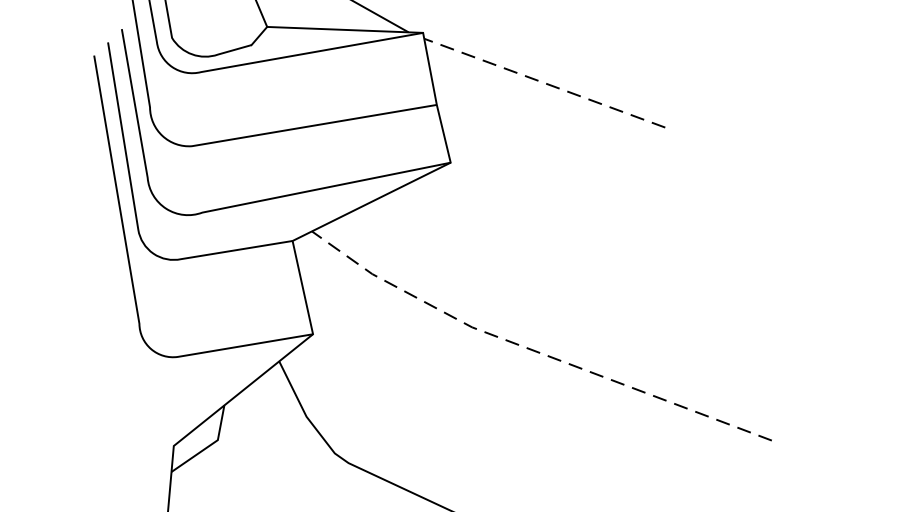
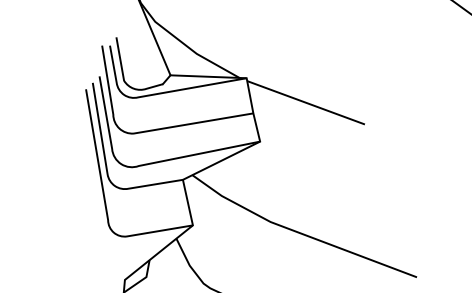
line: (545, 82) -> (306, 102), dashed -> solid
line: (531, 348) -> (299, 232), dashed -> solid

